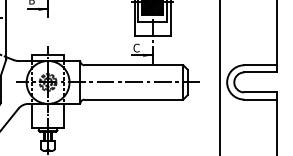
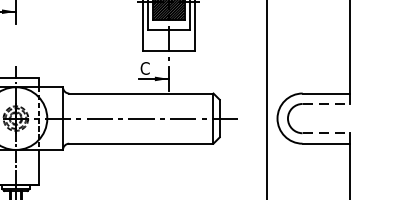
line: (261, 72) -> (327, 104), solid -> dashed
line: (261, 92) -> (327, 133), solid -> dashed

